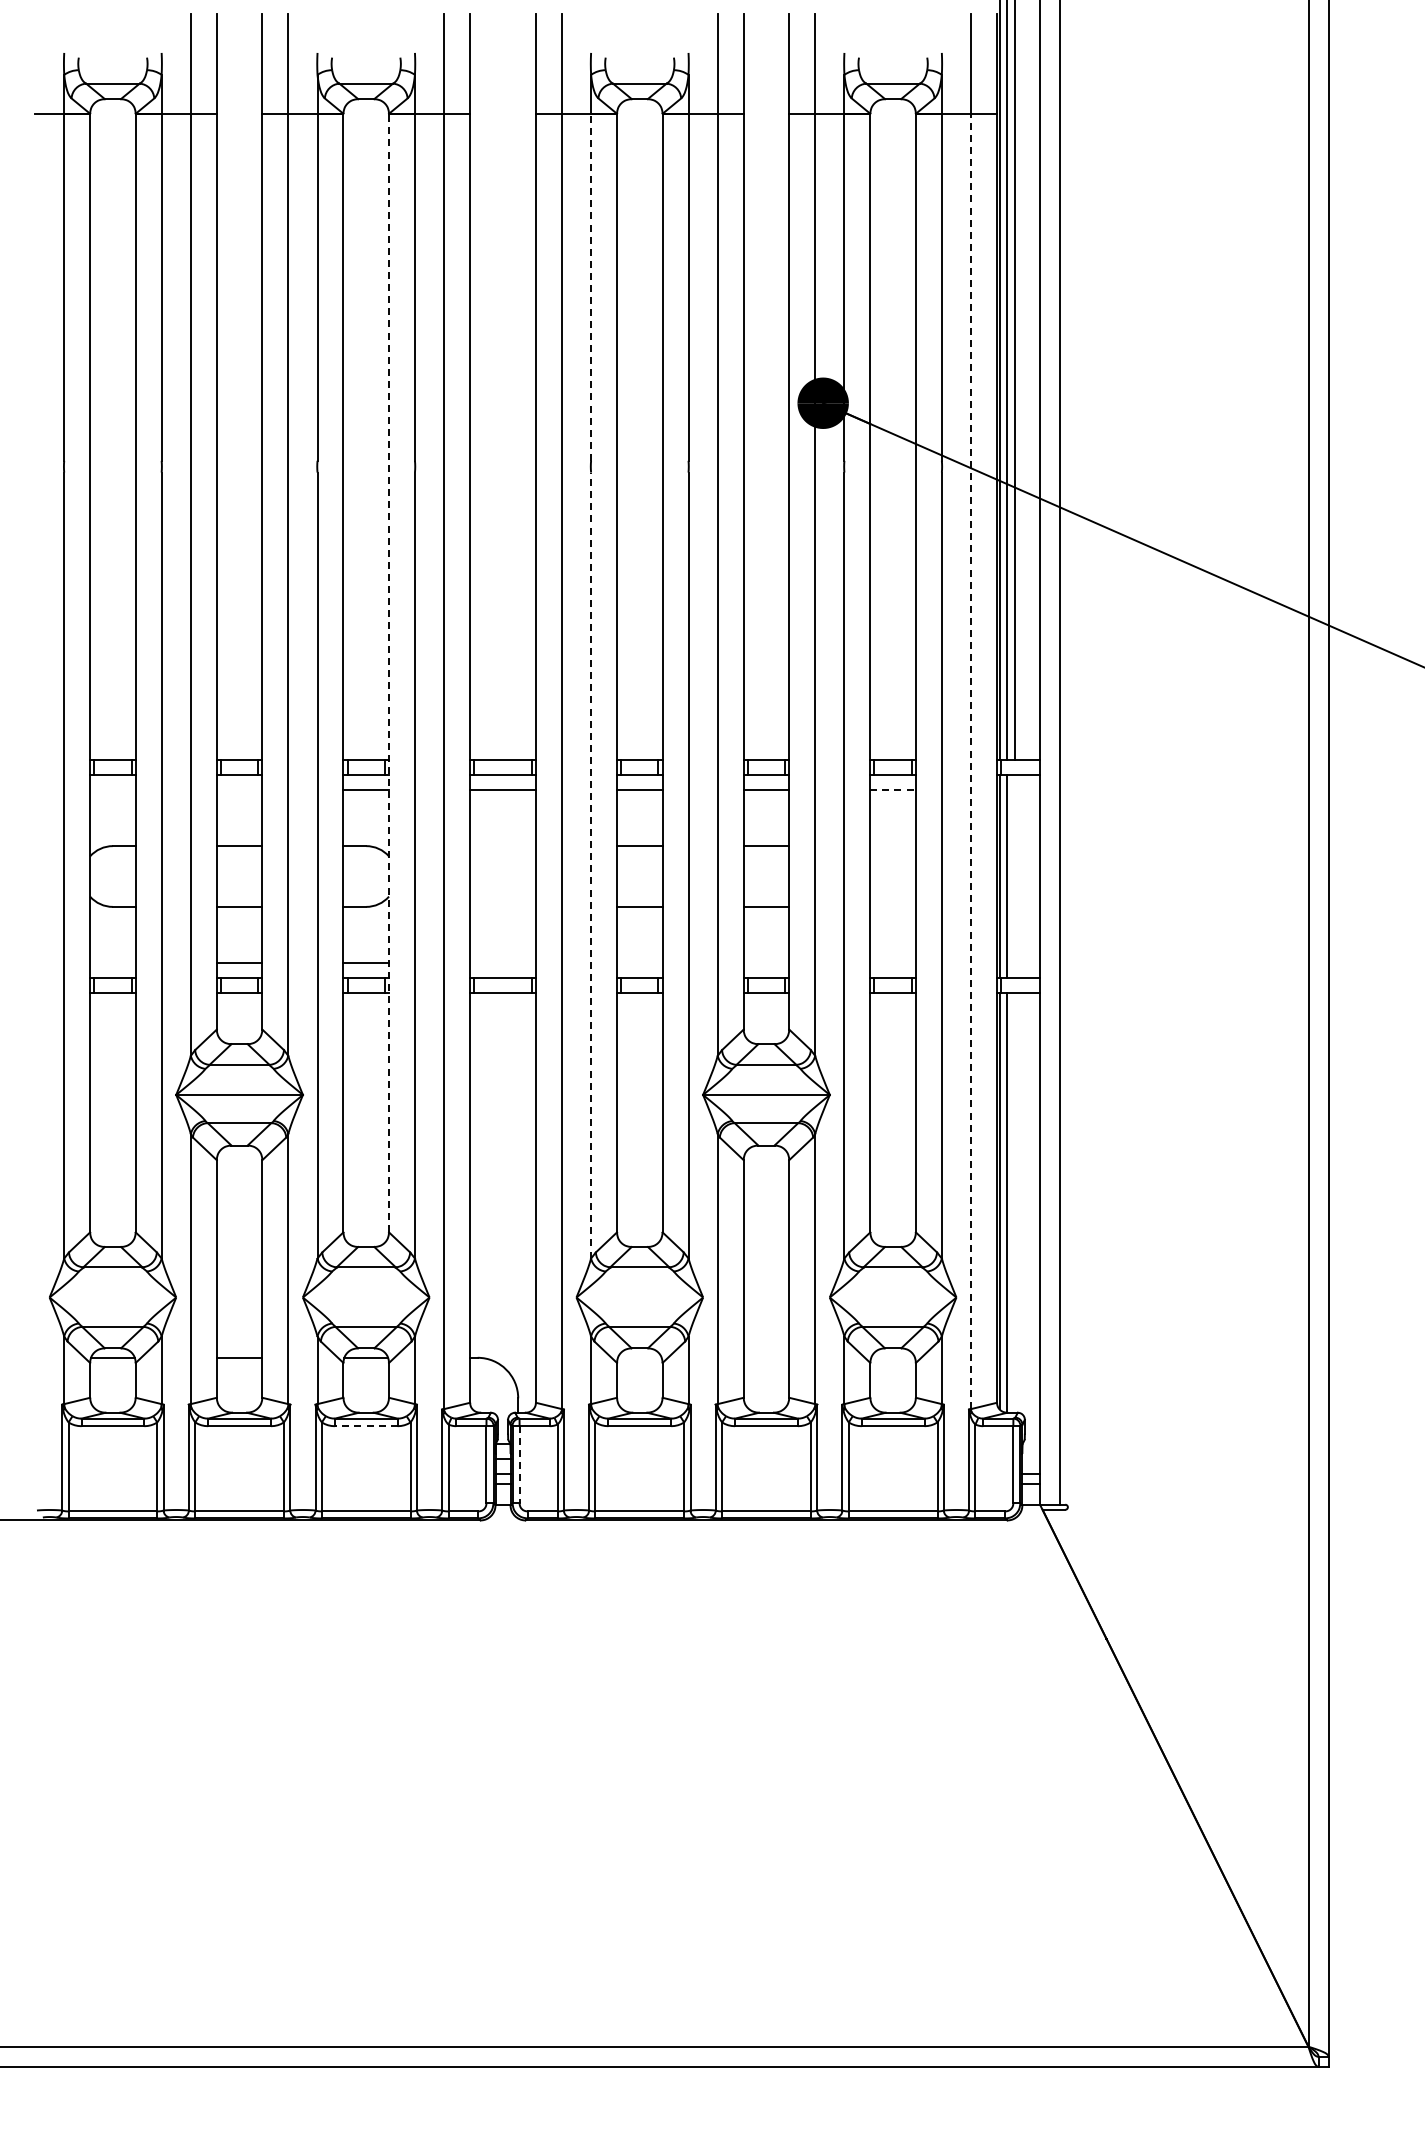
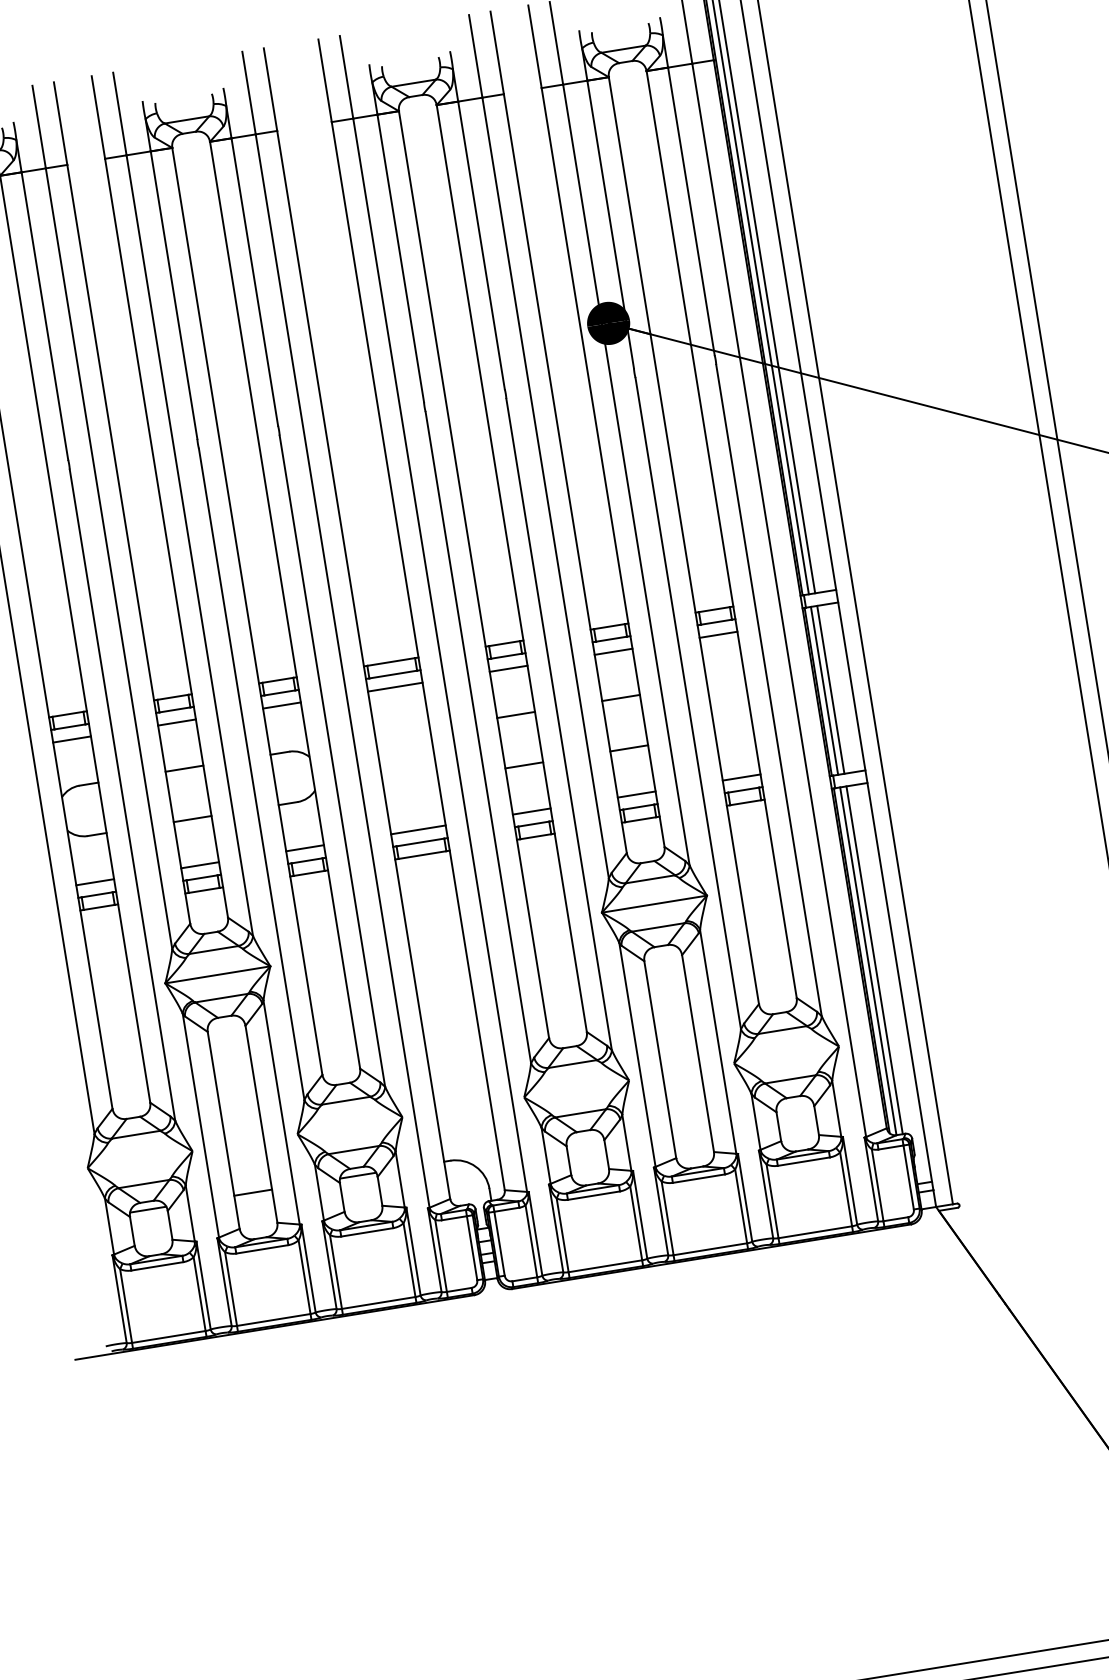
line: (591, 287) -> (401, 258), dashed -> solid
line: (389, 672) -> (285, 604), dashed -> solid
line: (971, 761) -> (779, 600), dashed -> solid
line: (112, 790) -> (71, 739), added
line: (239, 790) -> (176, 722), added
line: (893, 790) -> (718, 634), dashed -> solid
line: (591, 865) -> (478, 737), dashed -> solid
line: (1014, 876) -> (830, 689), added
line: (112, 962) -> (94, 882), added
line: (502, 962) -> (417, 829), added
line: (639, 962) -> (531, 811), added
line: (766, 962) -> (636, 794), added
line: (892, 962) -> (741, 777), added
line: (1014, 1202) -> (874, 959), added
line: (365, 1426) -> (366, 1232), dashed -> solid
line: (519, 1464) -> (499, 1243), dashed -> solid

